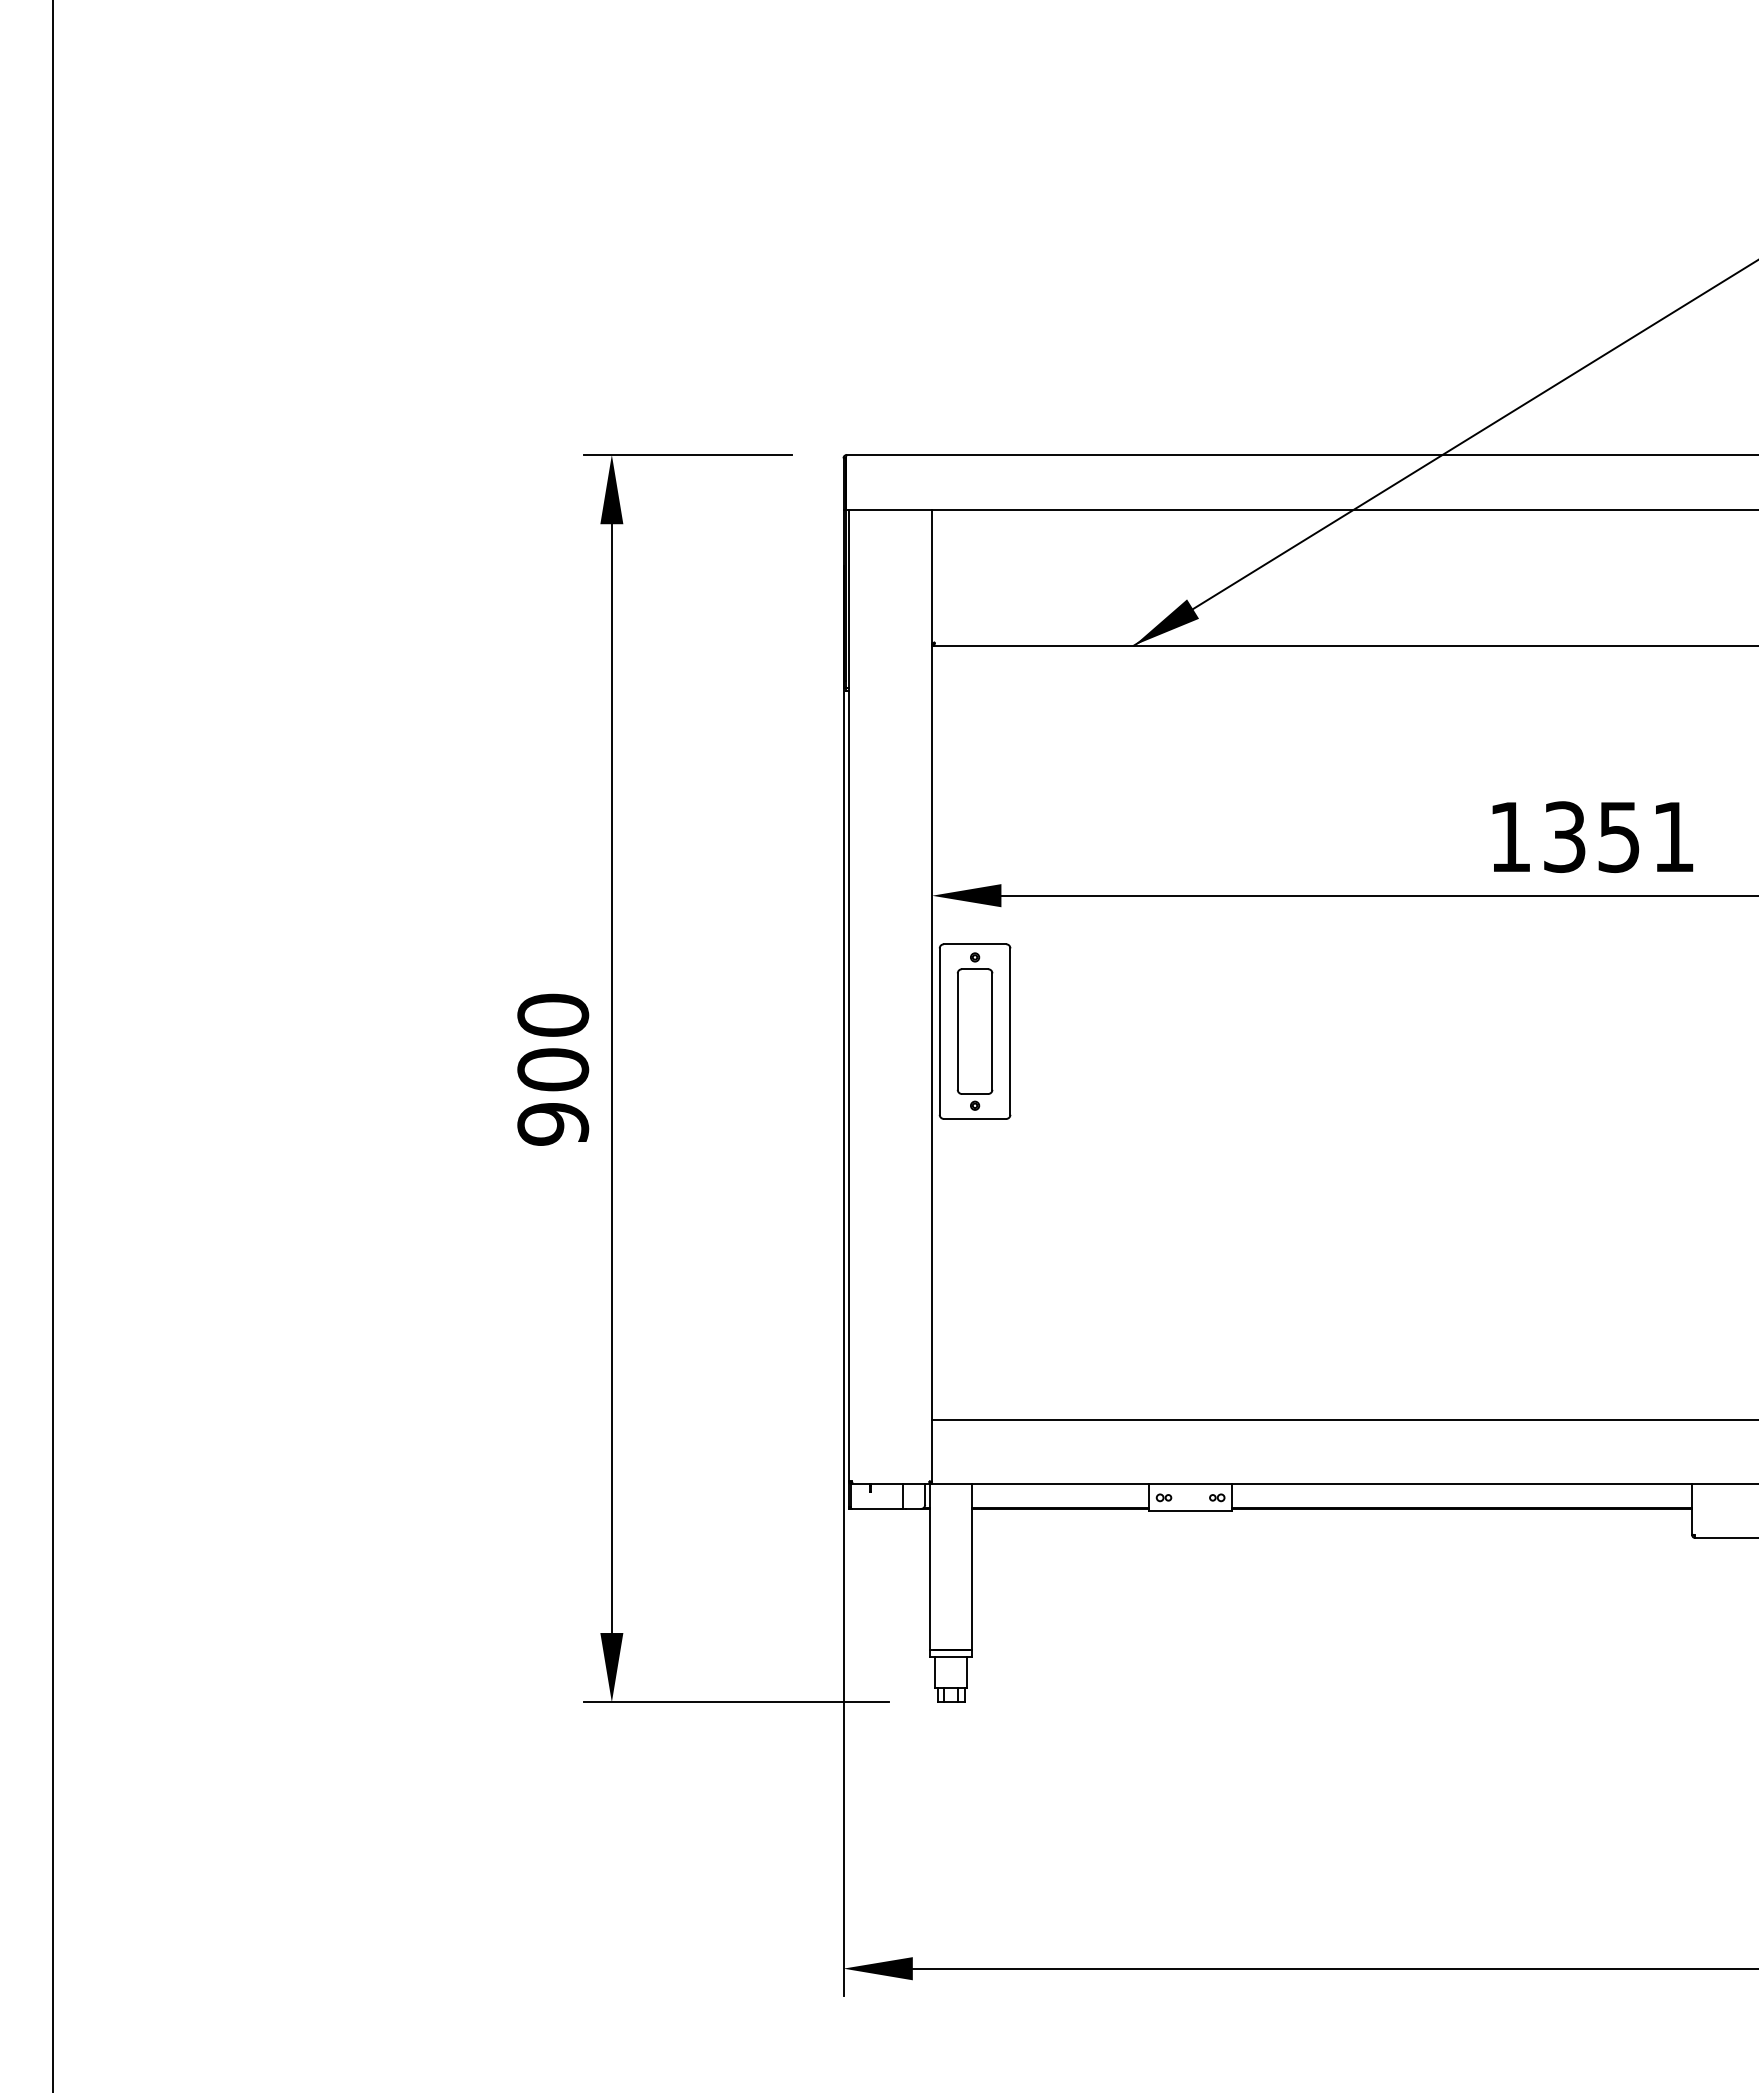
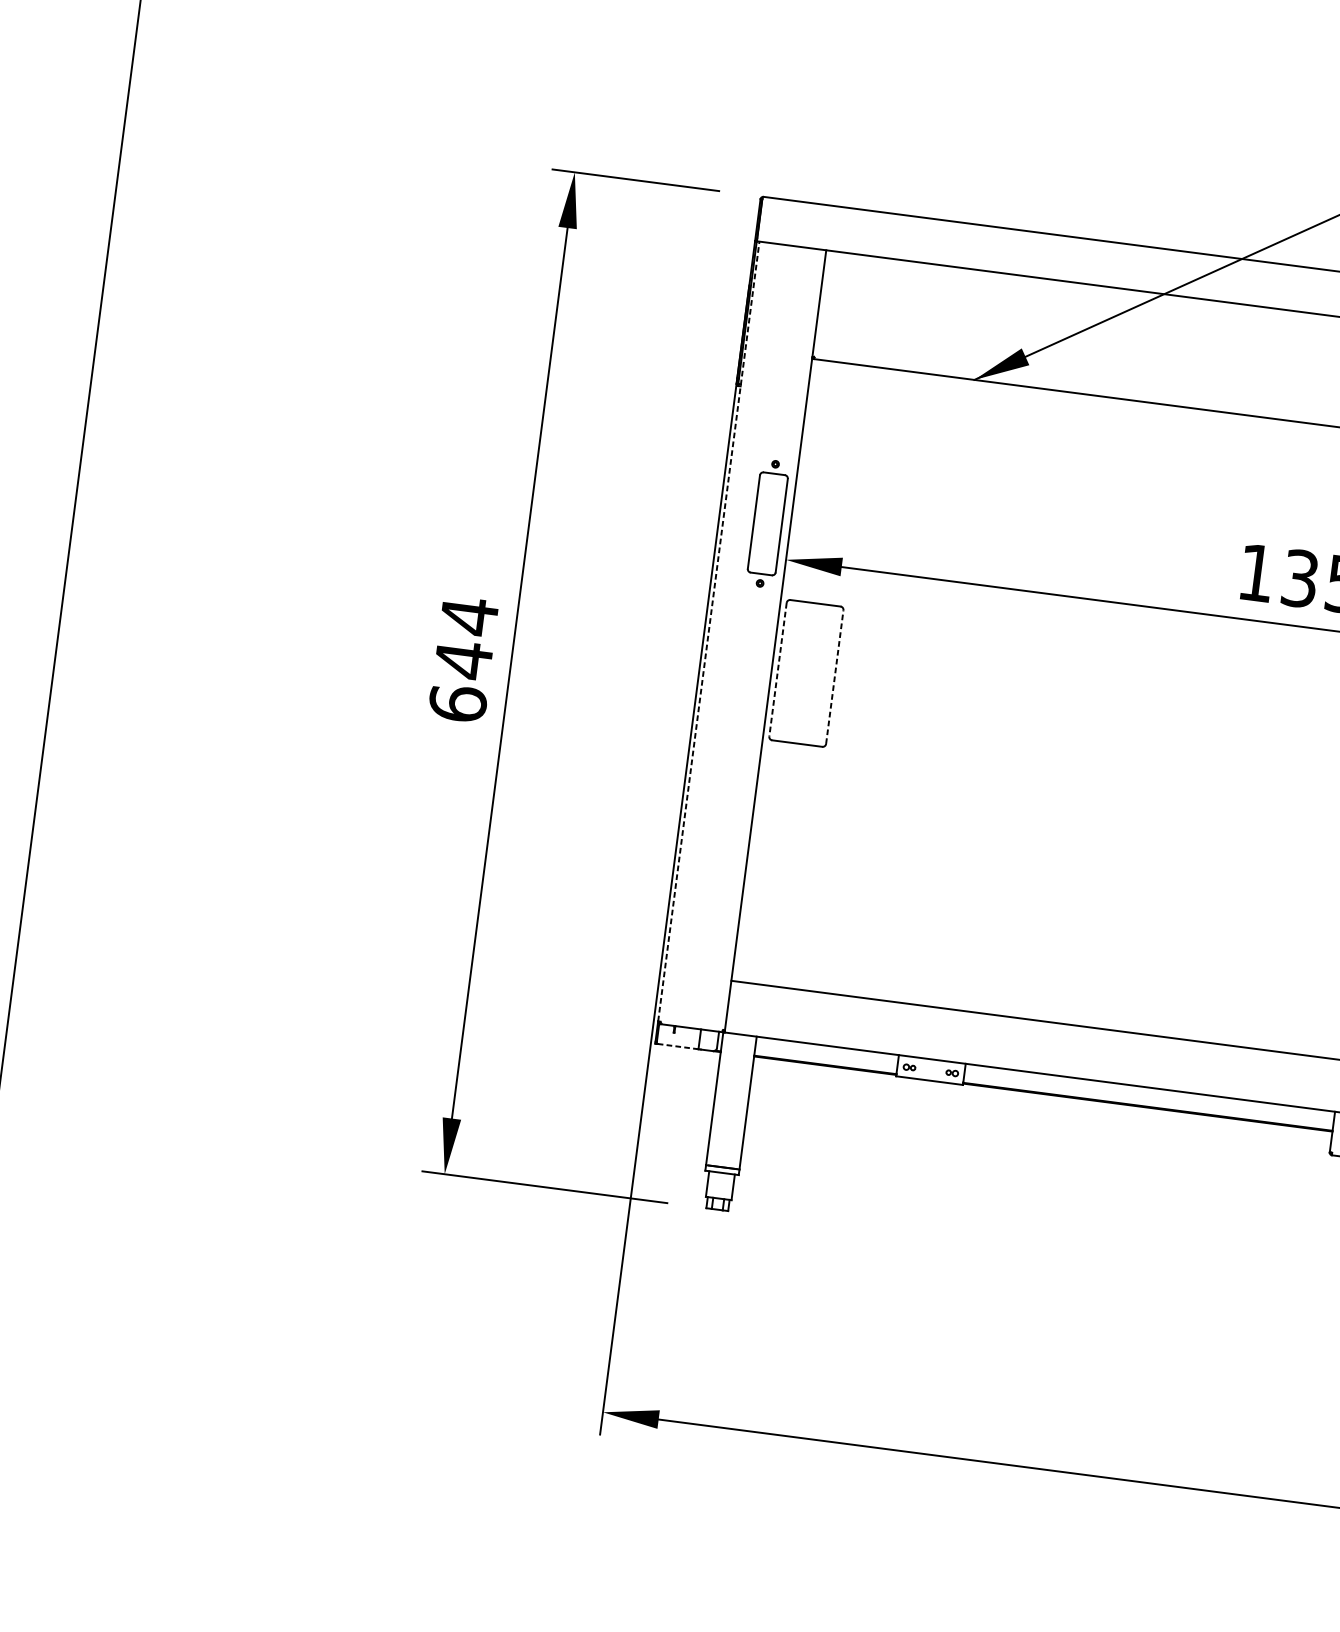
line: (848, 995) -> (708, 631), solid -> dashed
part: (974, 1031) -> (767, 523), moved
line: (1010, 1031) -> (834, 677), solid -> dashed
line: (939, 1032) -> (777, 670), solid -> dashed
text: (553, 1069) -> (463, 659), 900 -> 644
line: (876, 1508) -> (677, 1046), solid -> dashed

